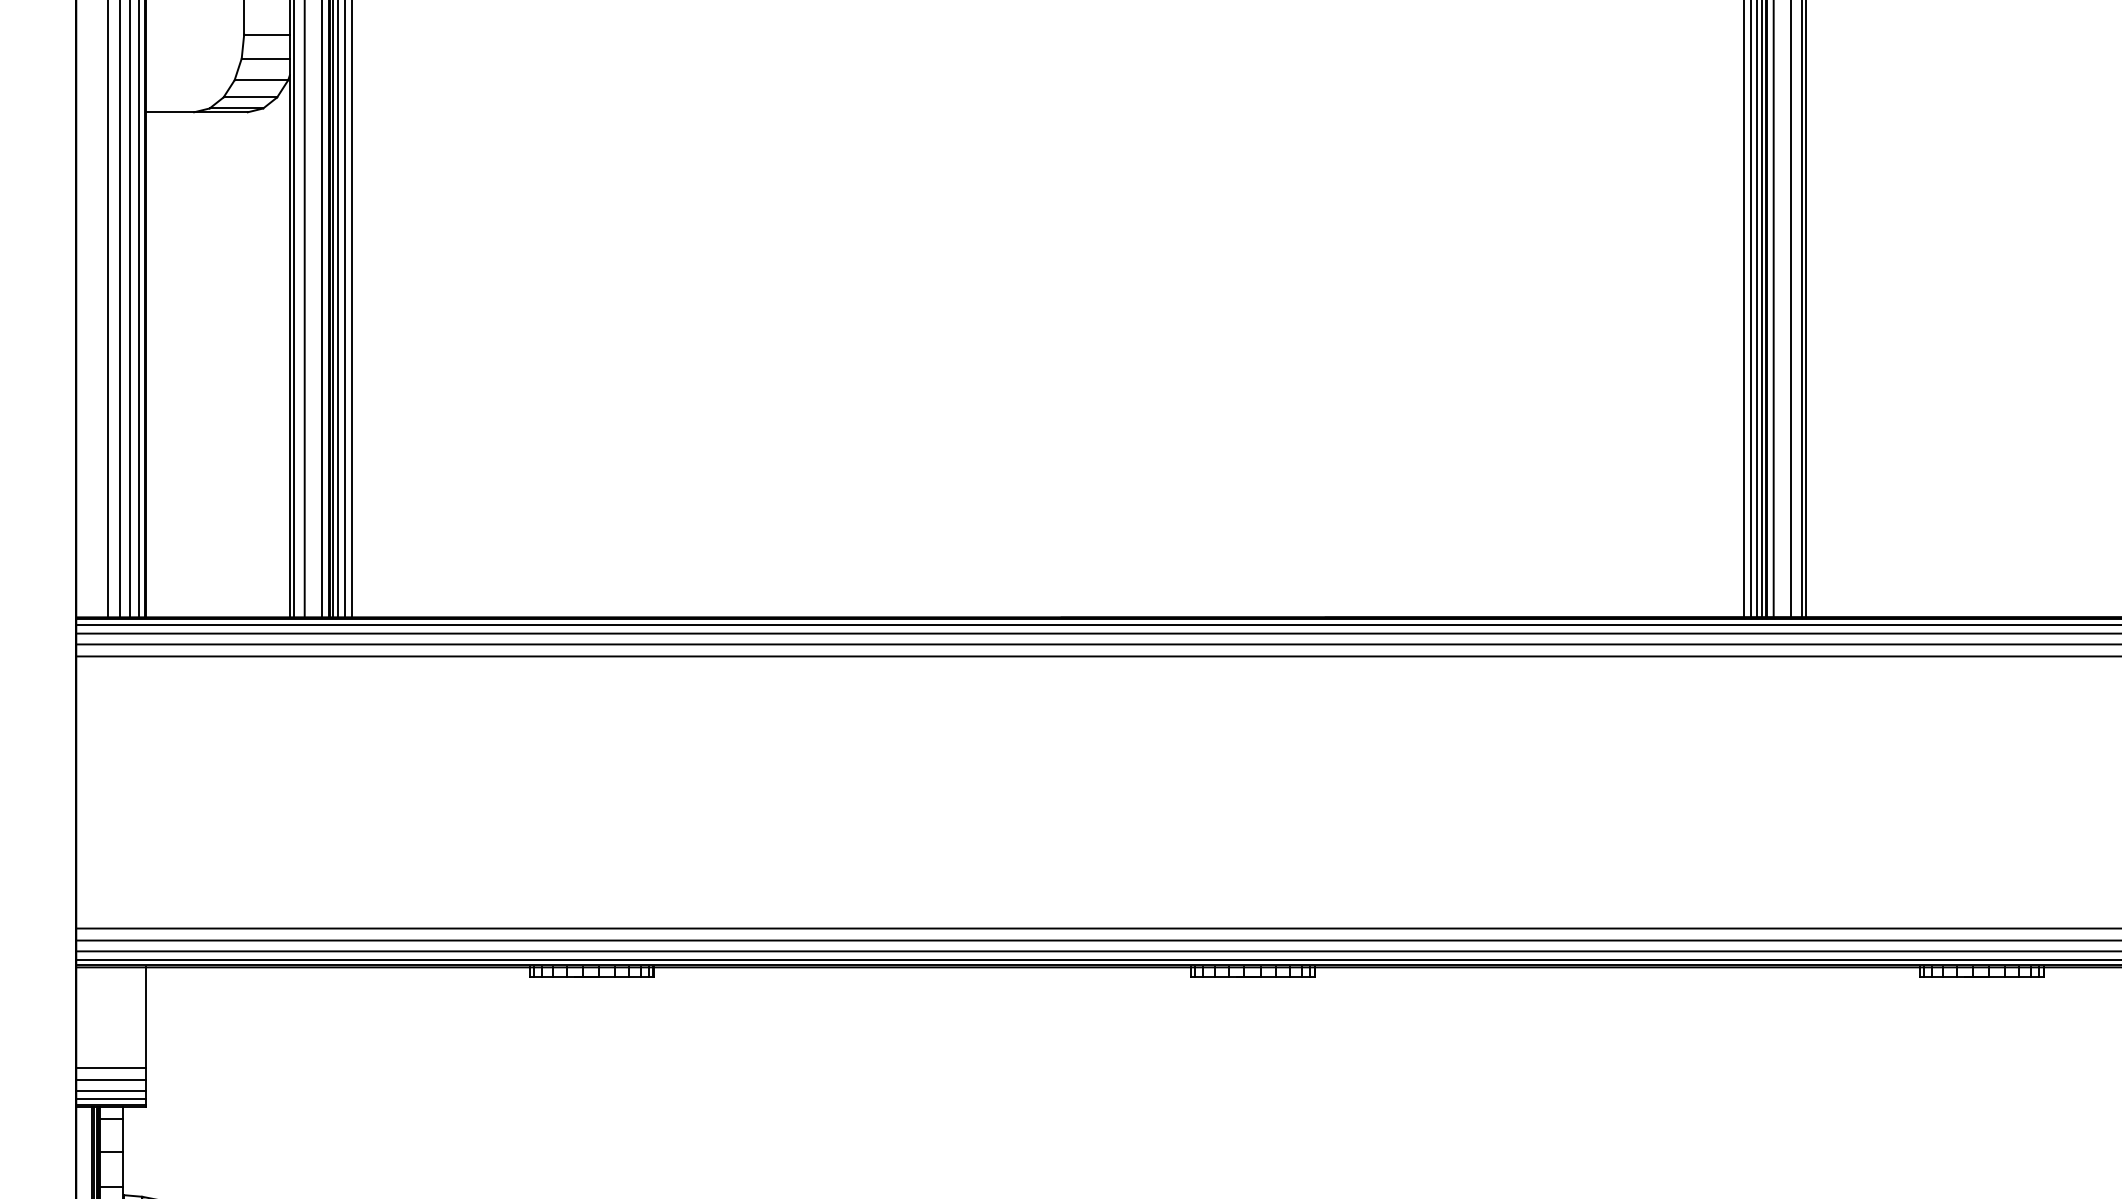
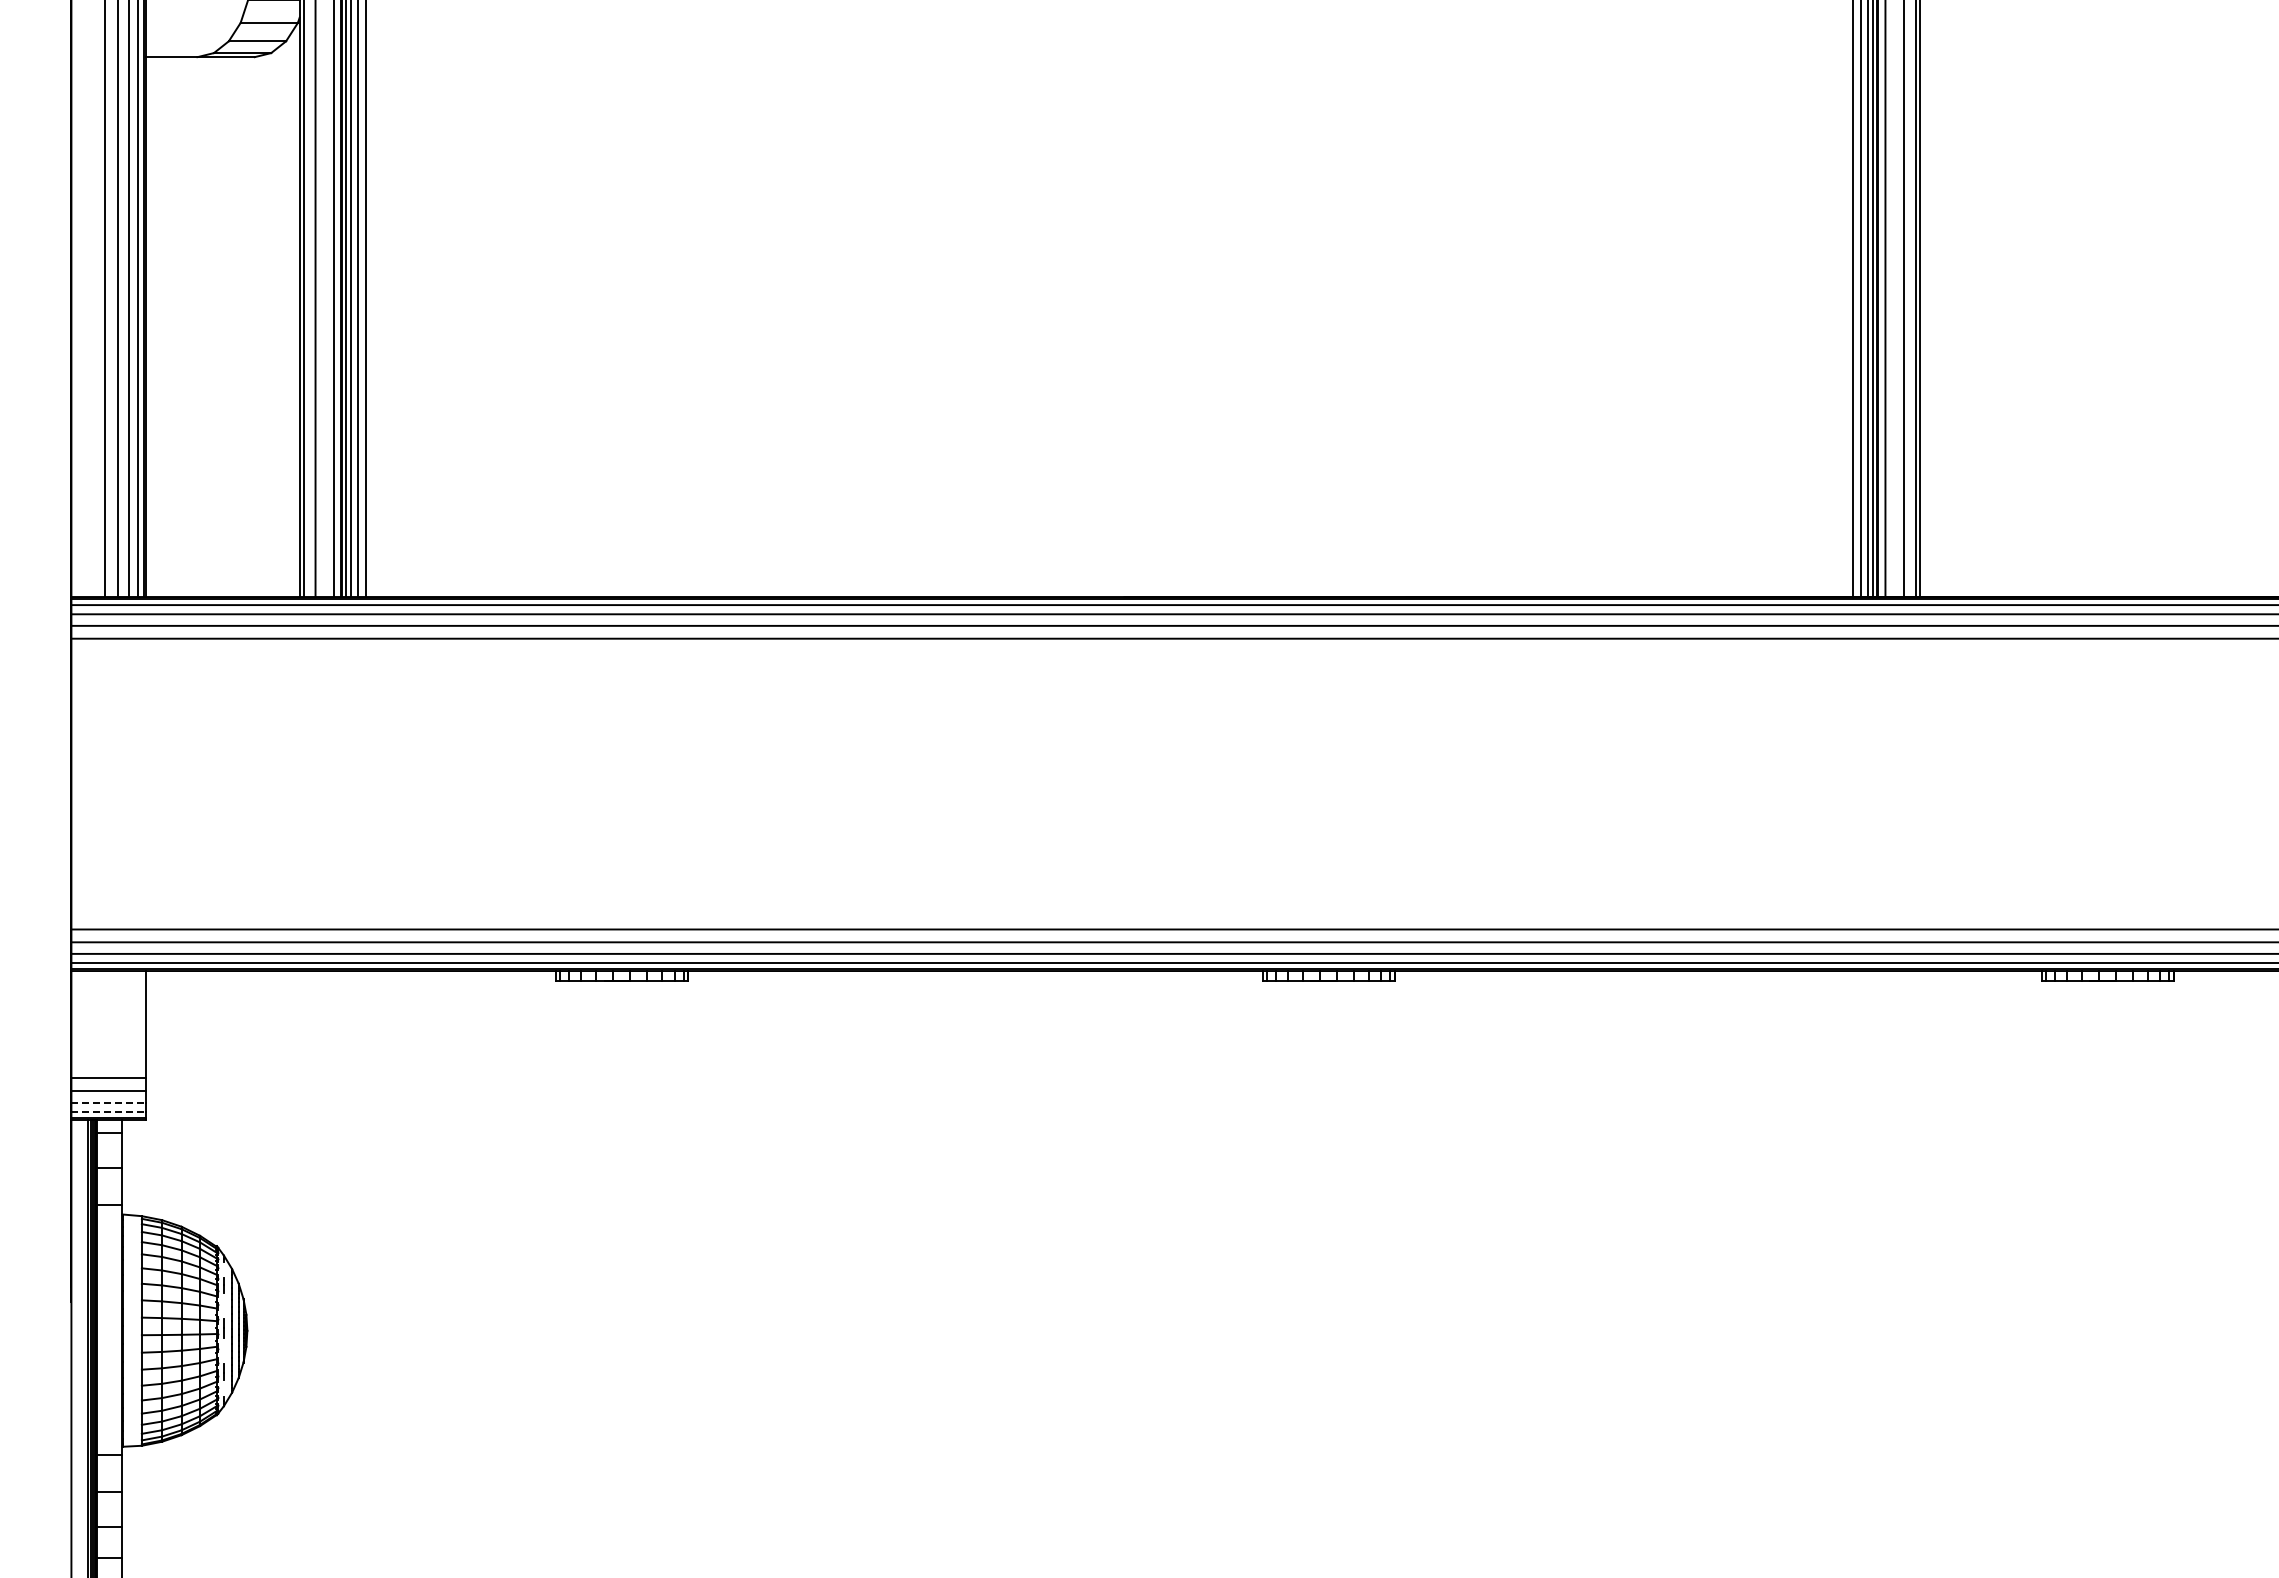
line: (111, 1090) -> (109, 1102), solid -> dashed
line: (111, 1098) -> (109, 1111), solid -> dashed

